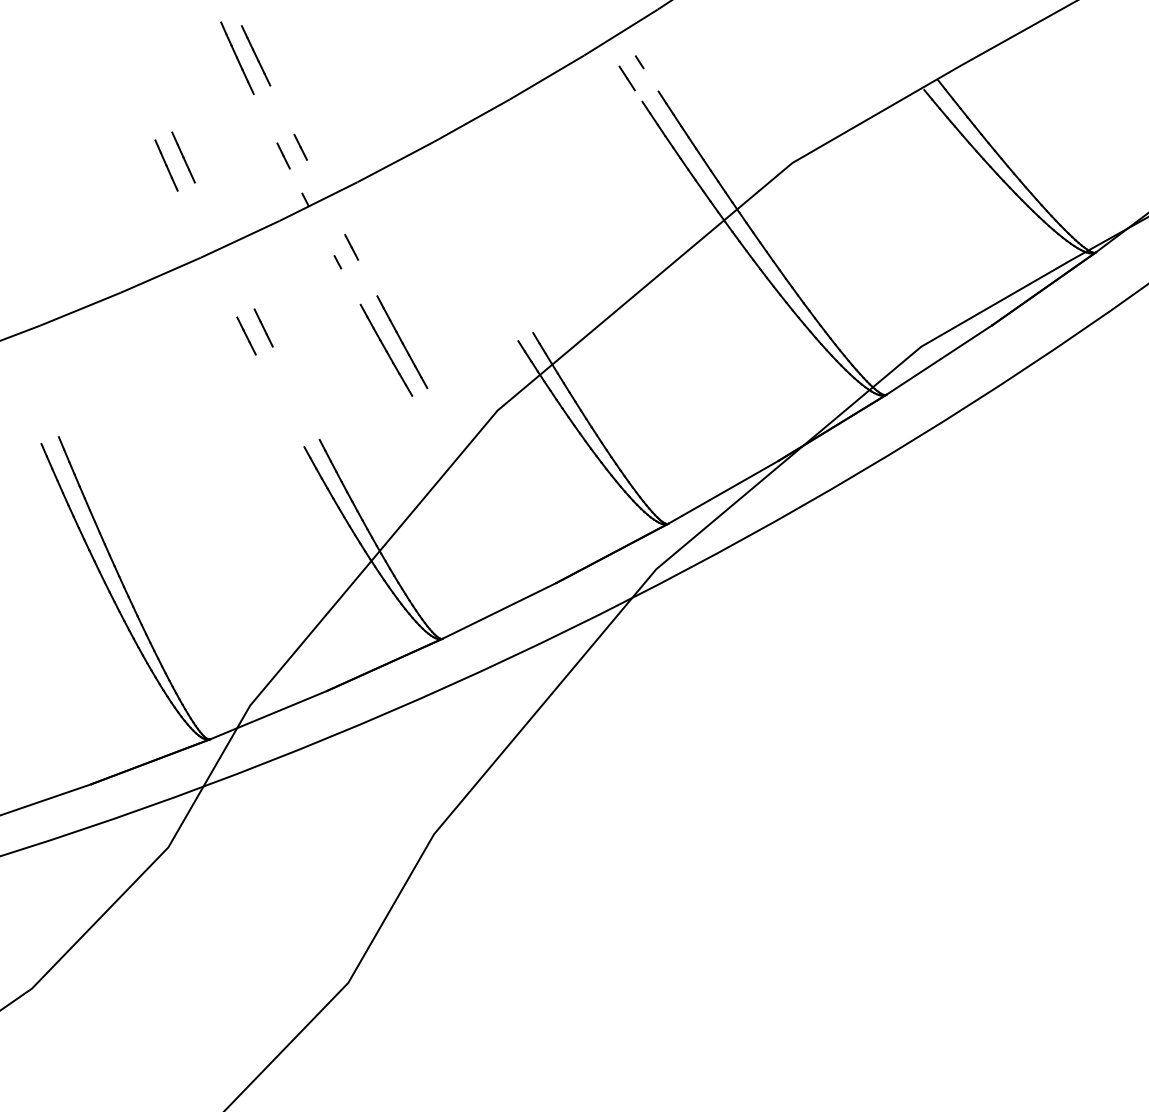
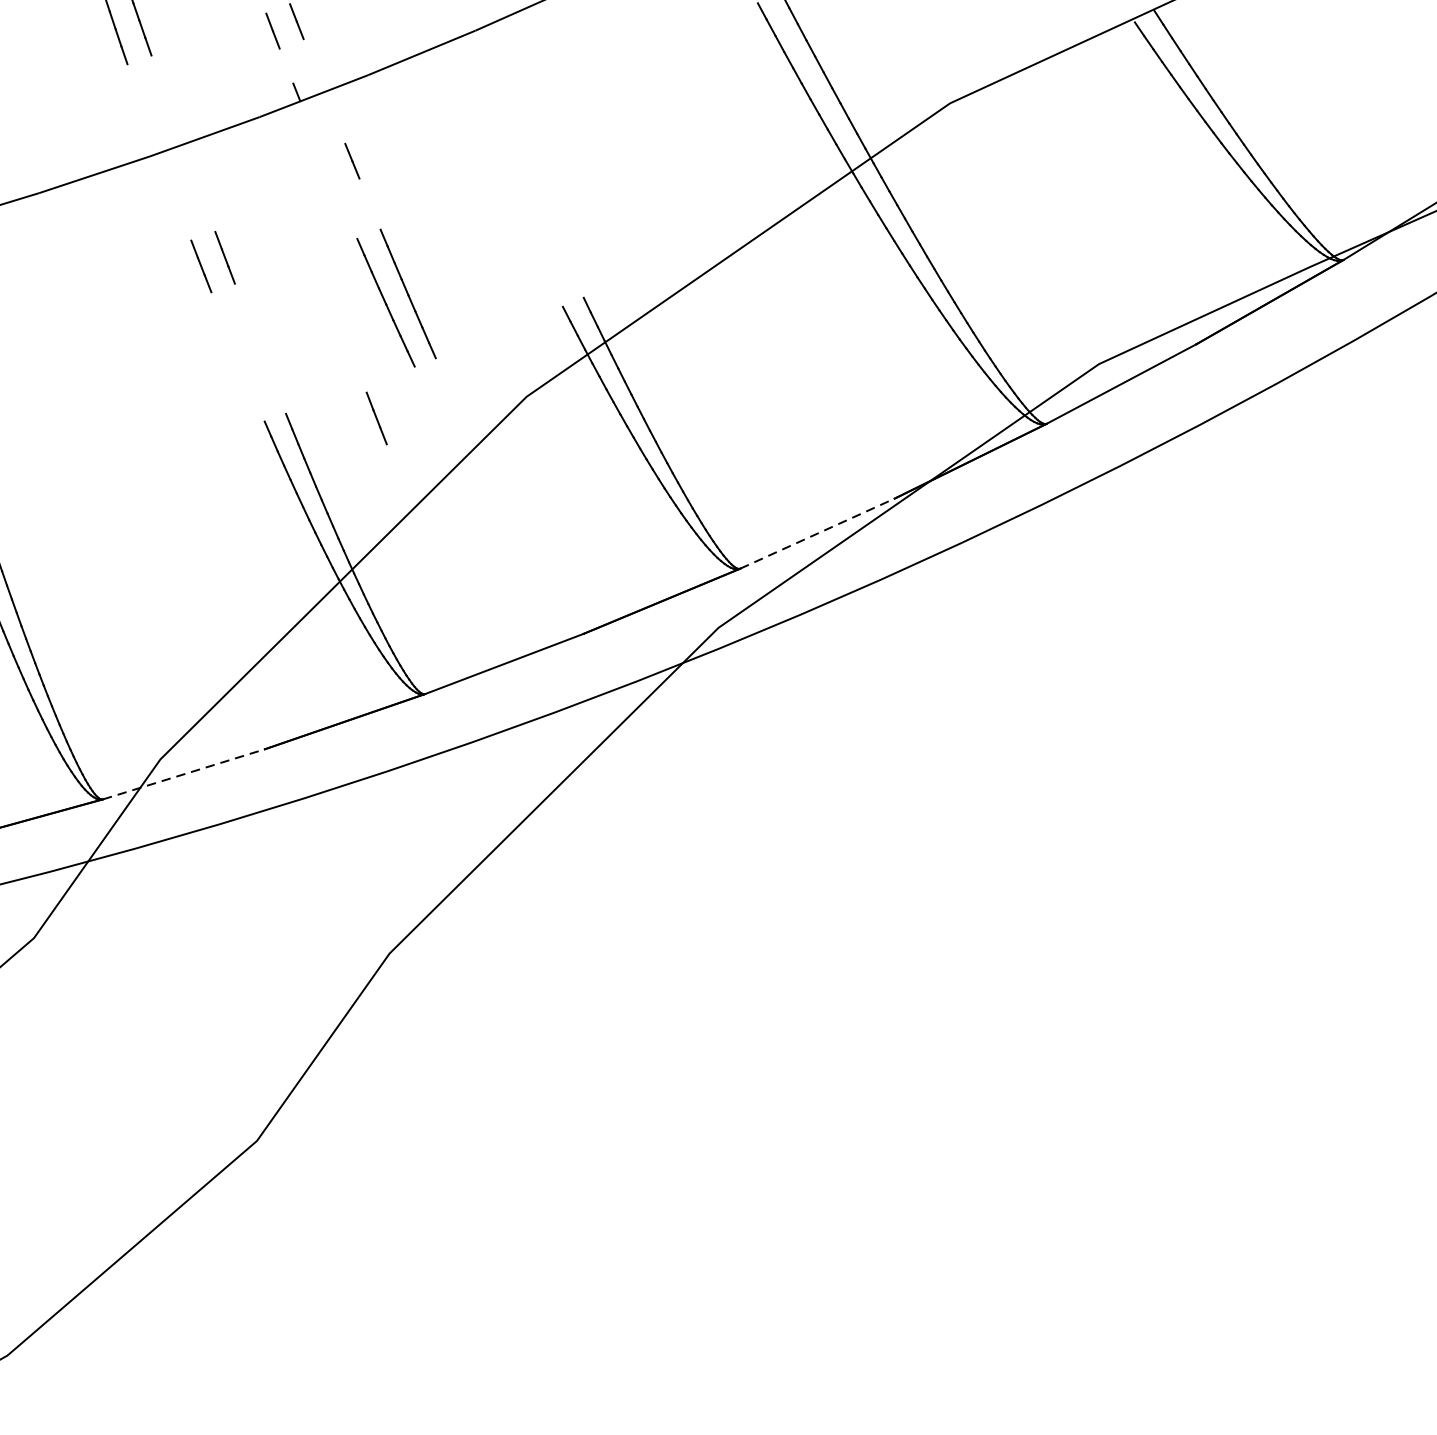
line: (337, 262) -> (331, 179), removed
line: (387, 436) -> (376, 417), added
line: (723, 492) -> (817, 533), solid -> dashed
line: (269, 714) -> (185, 773), solid -> dashed

